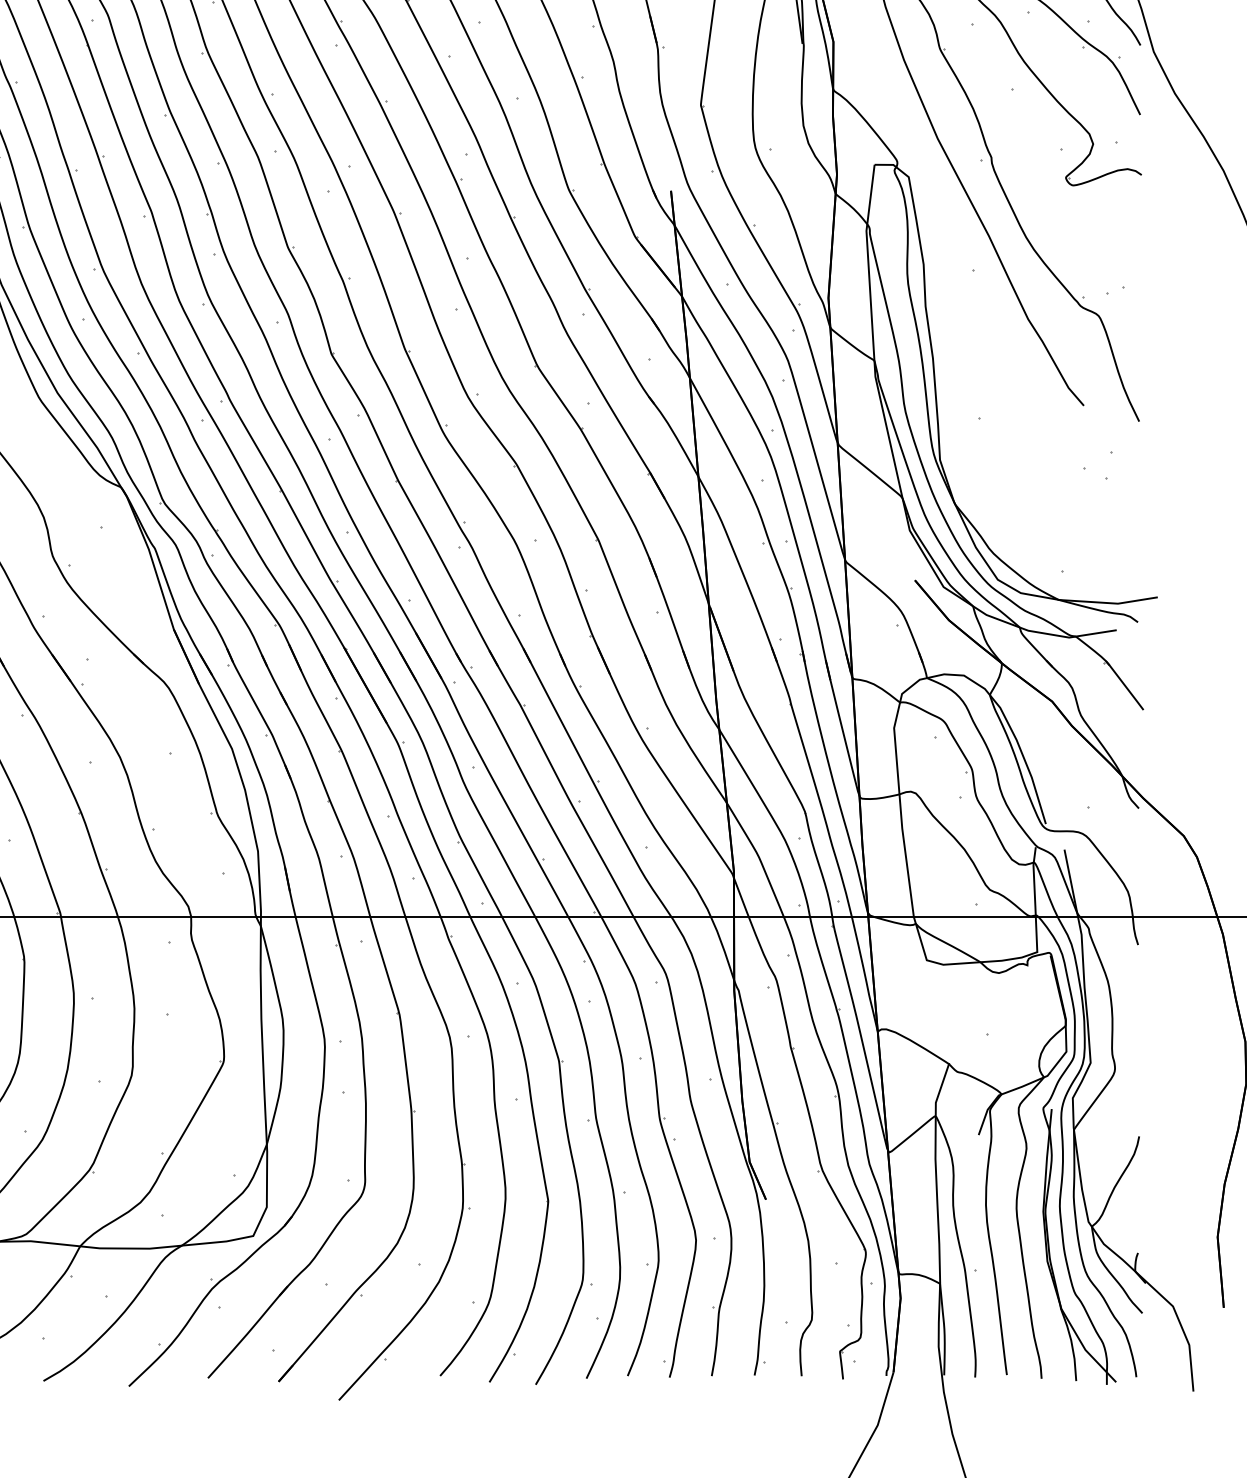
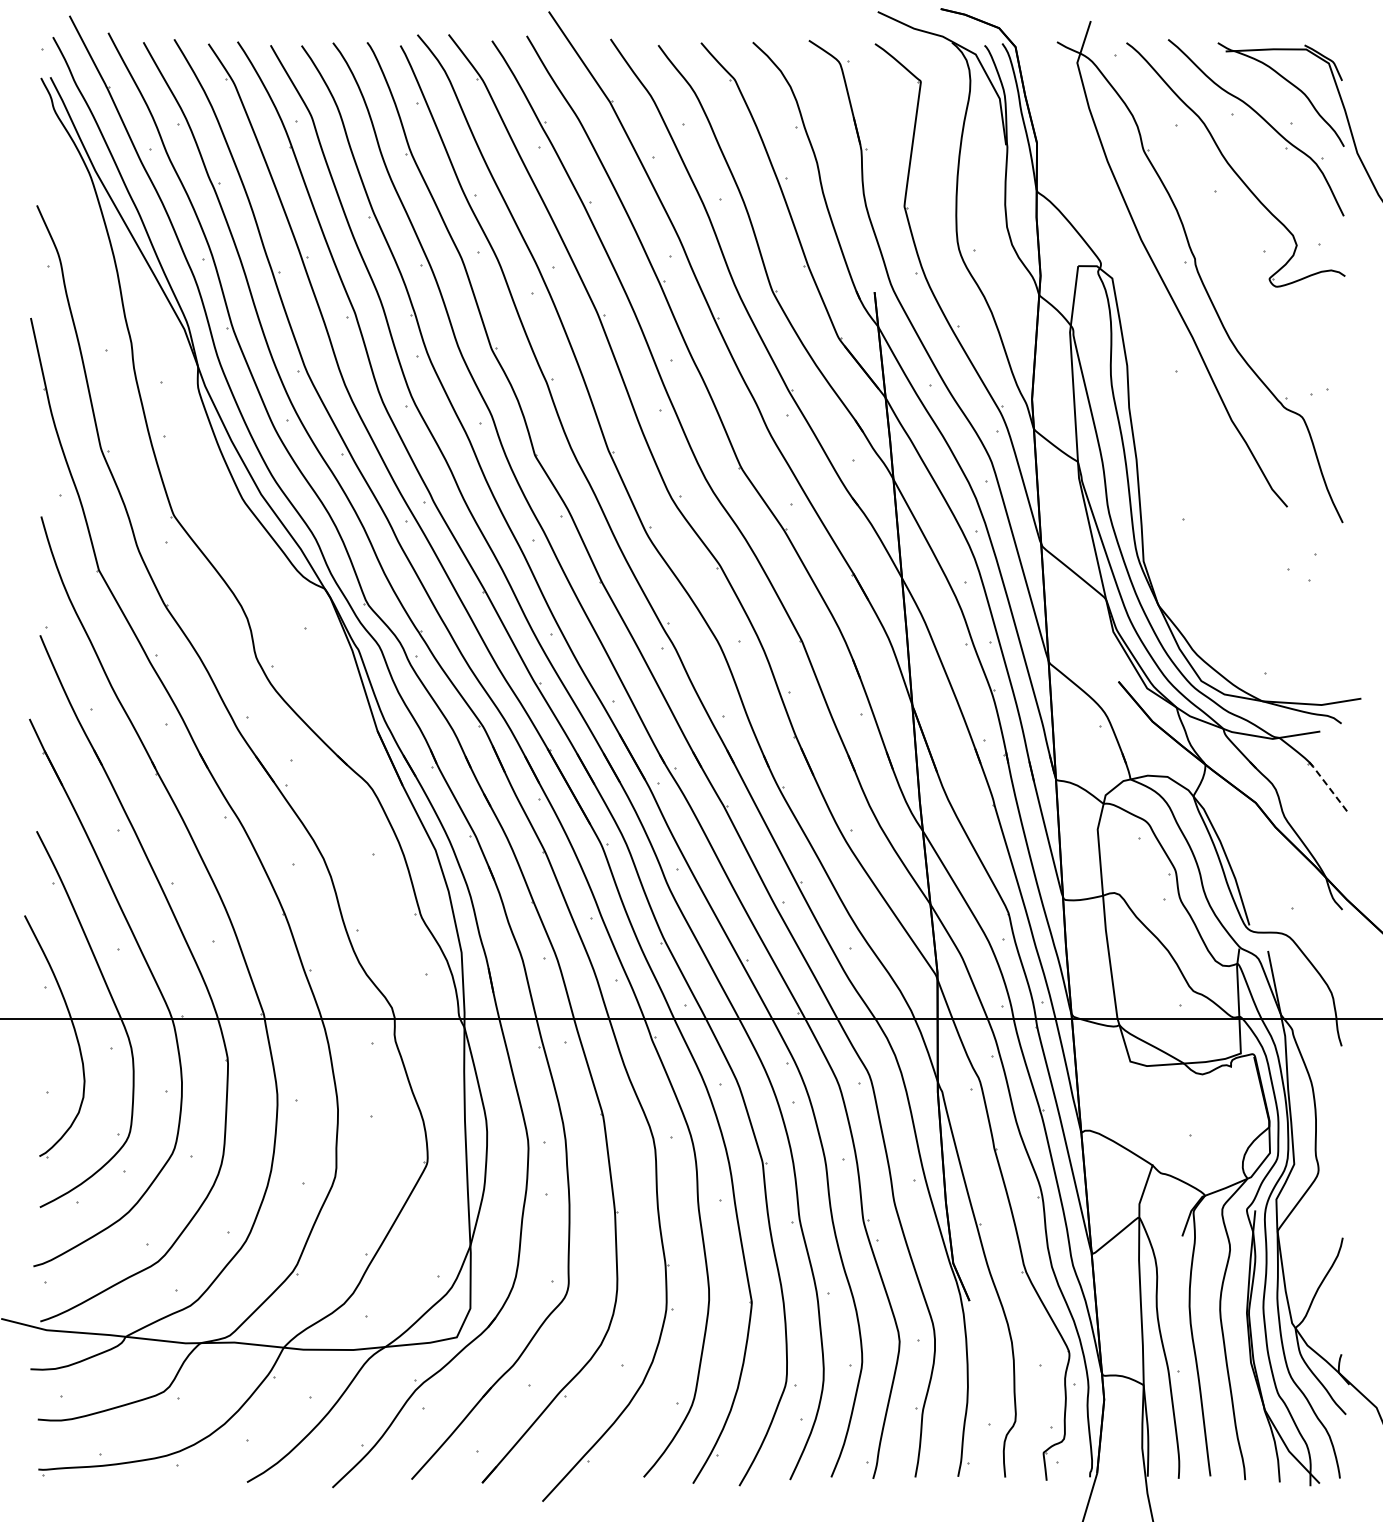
line: (1124, 685) -> (1328, 786), solid -> dashed

